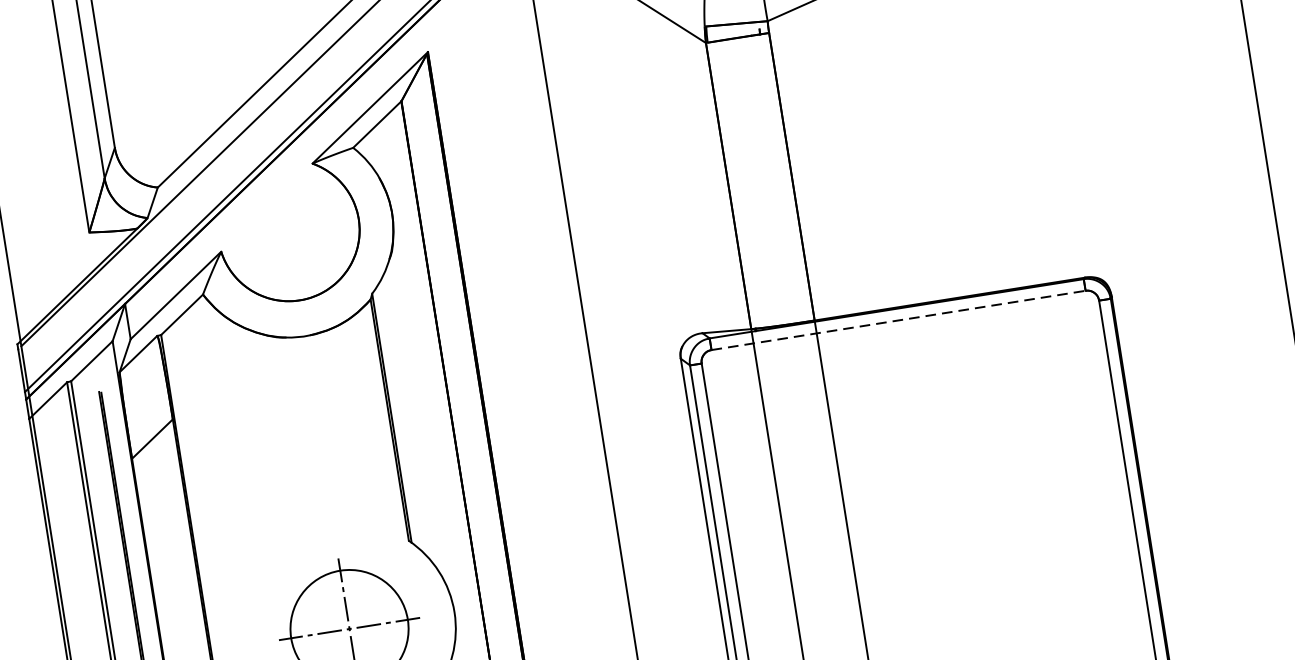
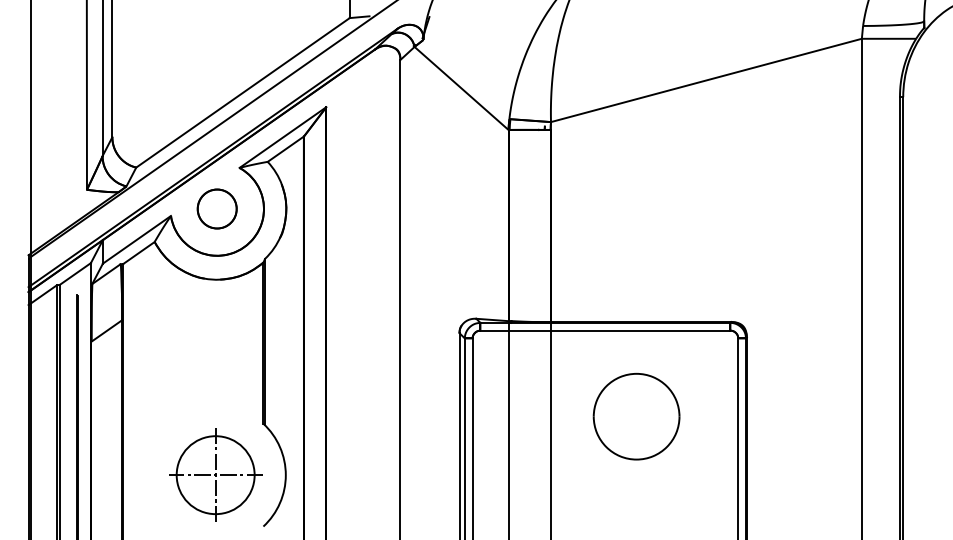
part: (287, 229) -> (216, 208), added
line: (898, 320) -> (605, 330), dashed -> solid
part: (965, 441) -> (636, 416), added

